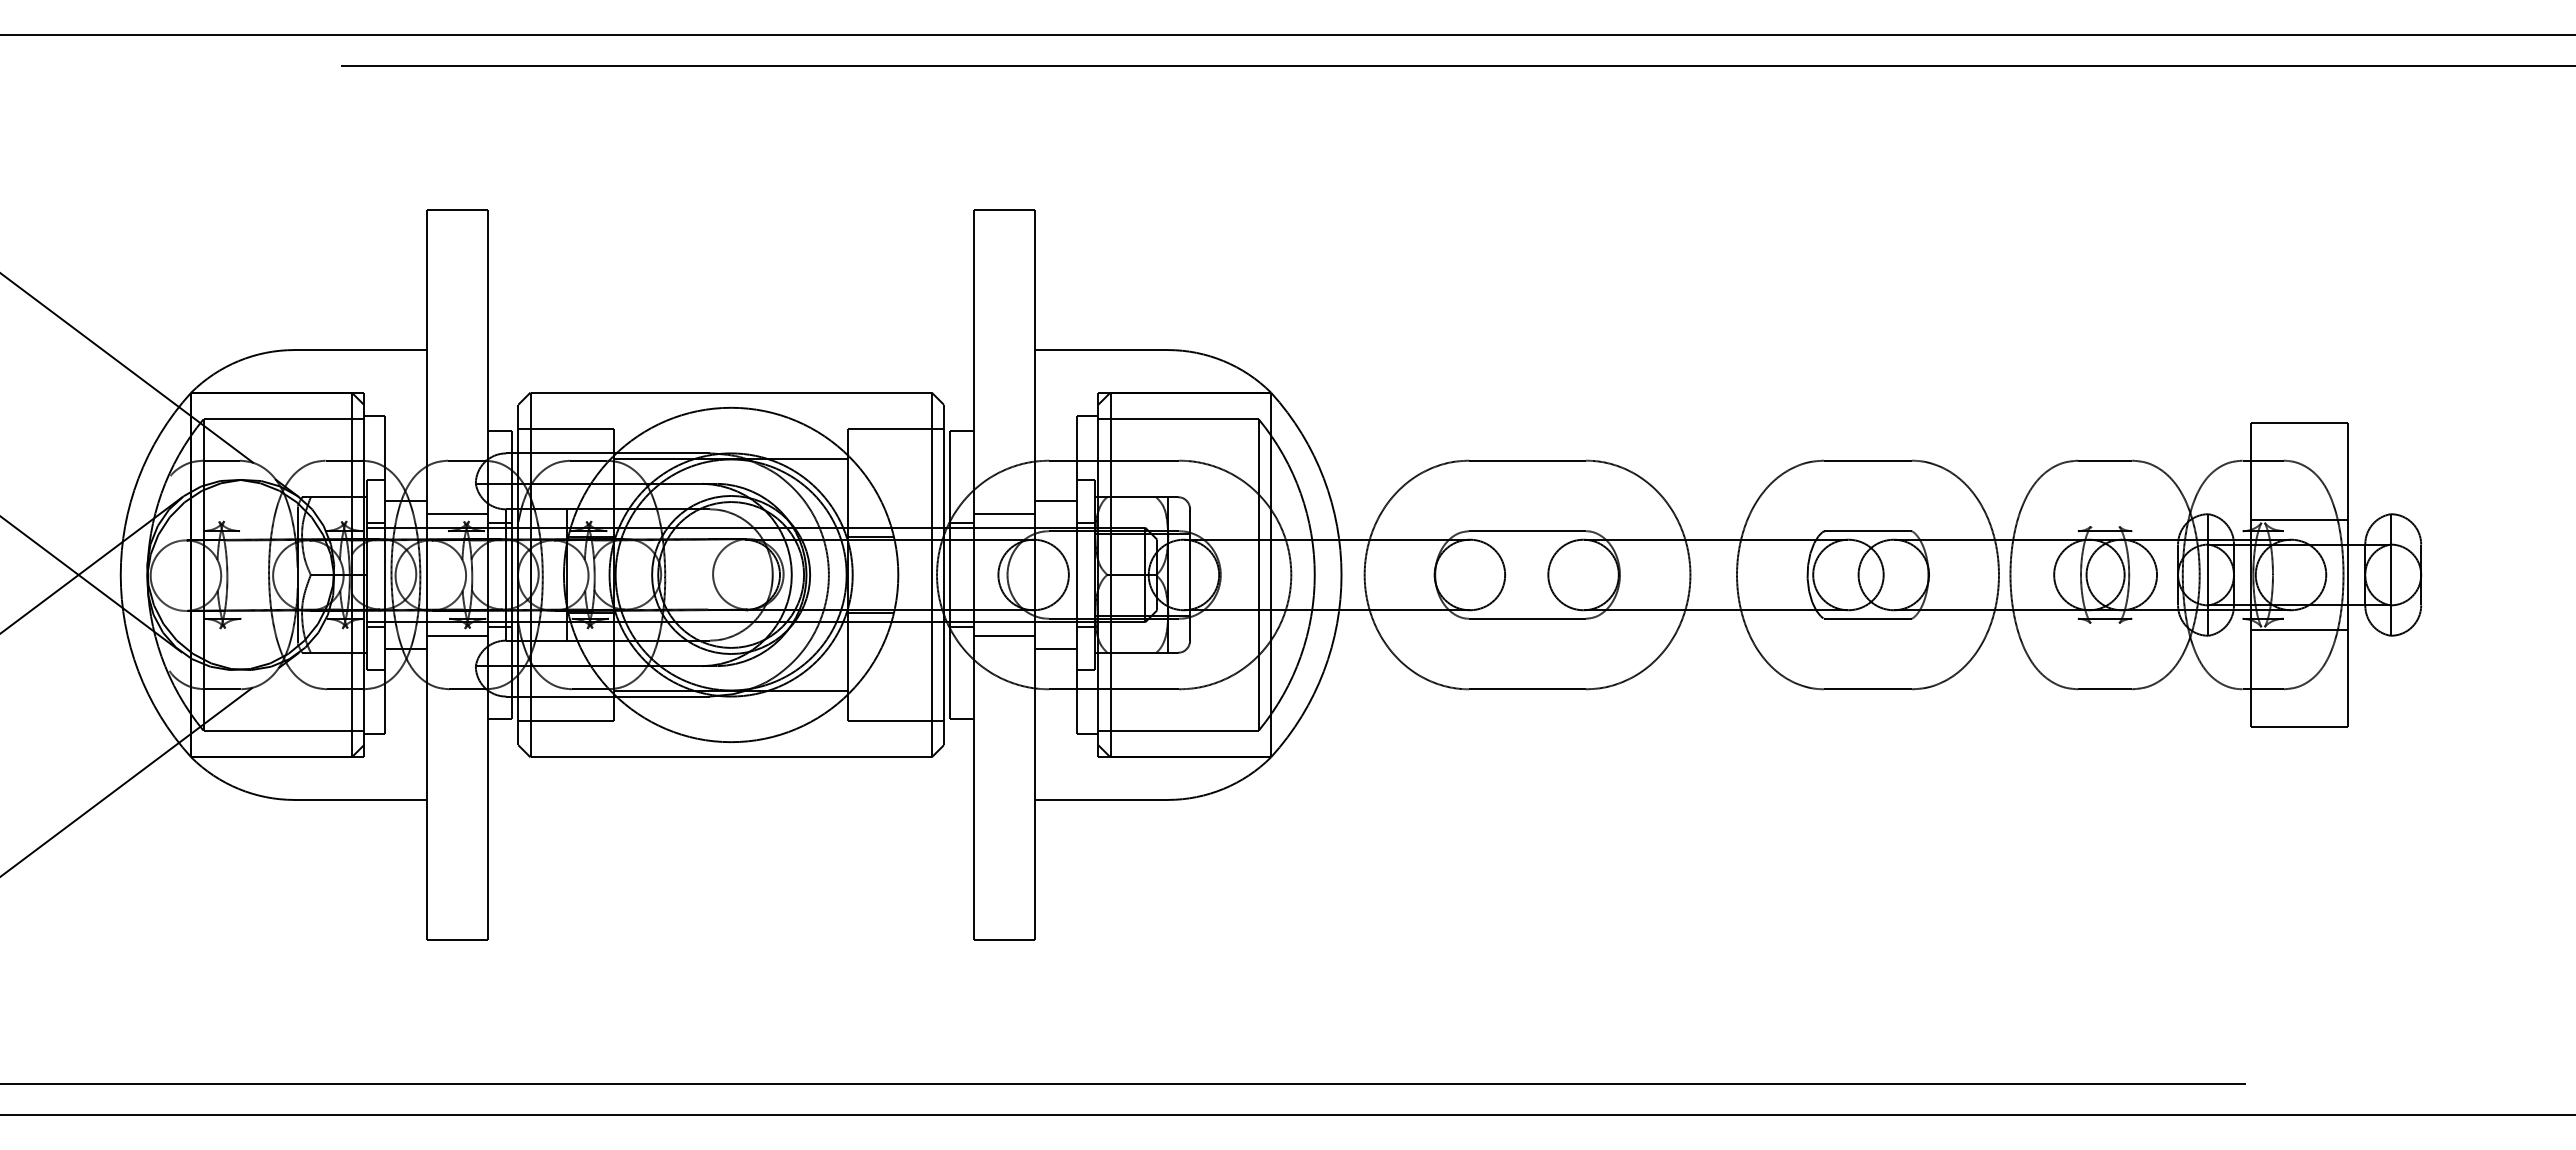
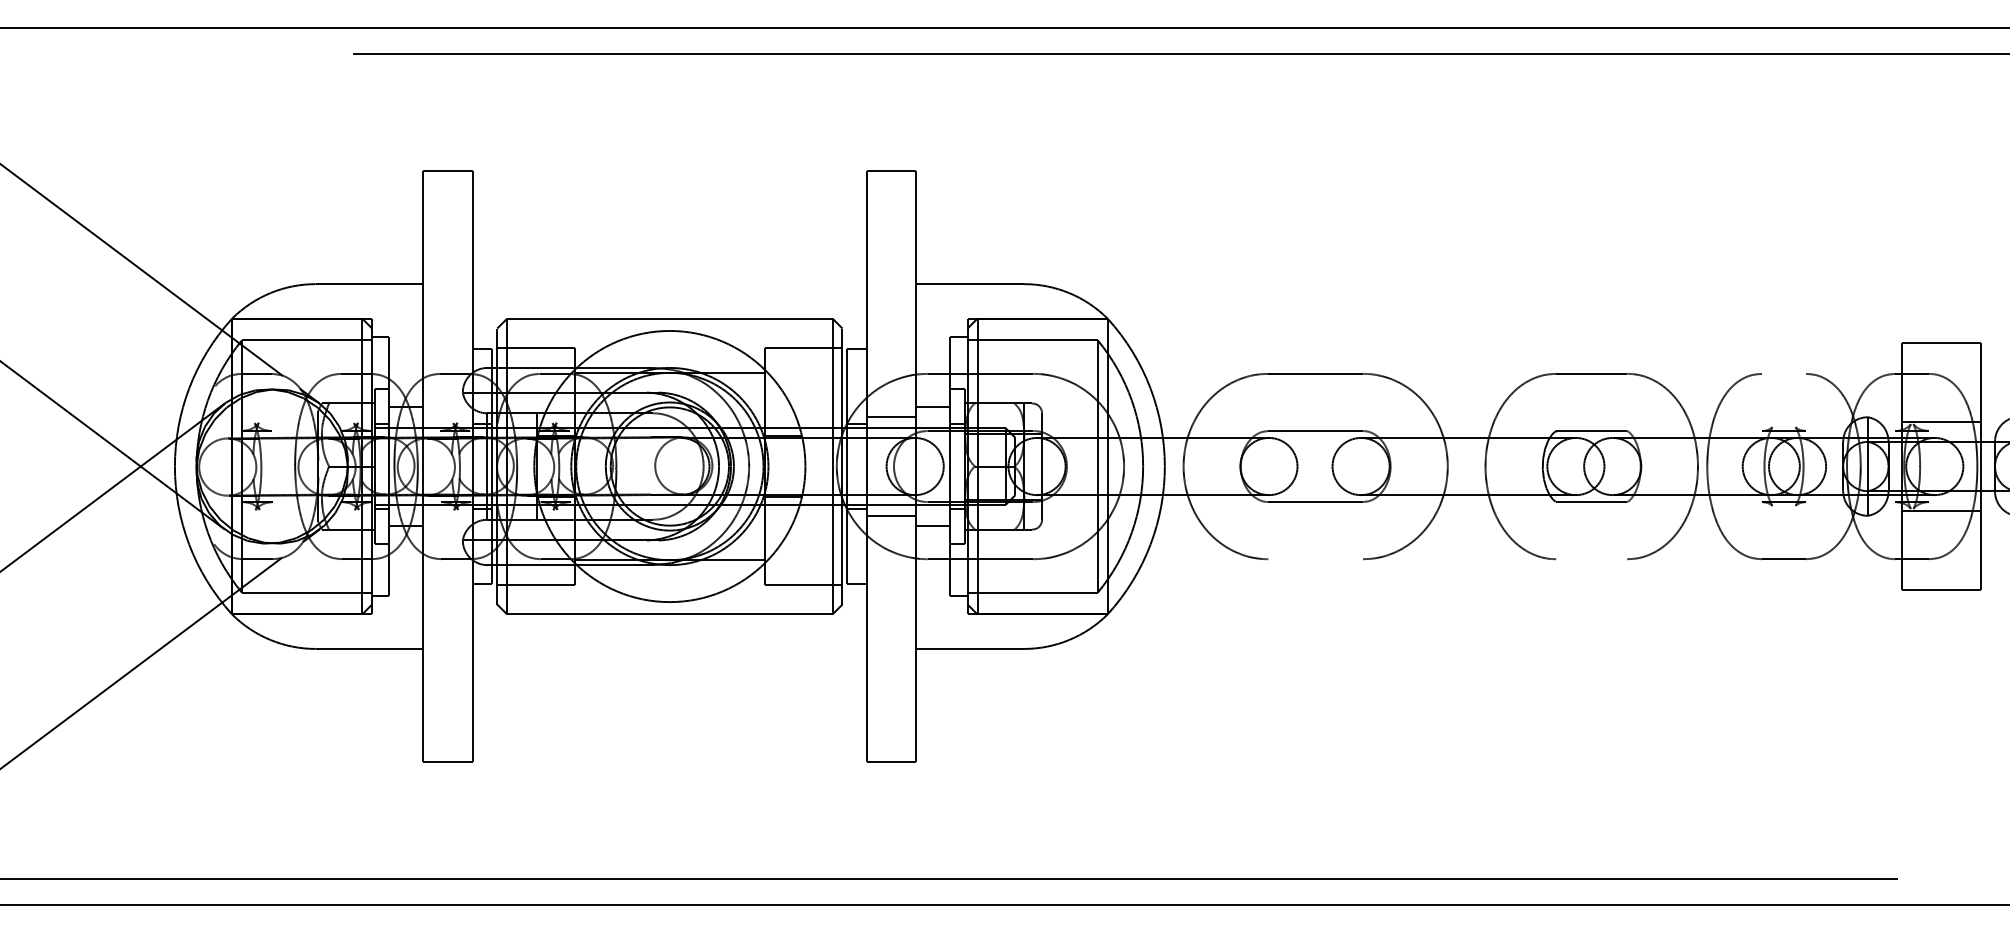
line: (2104, 460) -> (1783, 373), removed
line: (457, 514) -> (447, 417), removed
line: (457, 635) -> (447, 515), removed
line: (1527, 689) -> (1315, 559), removed
line: (1867, 689) -> (1591, 559), removed

